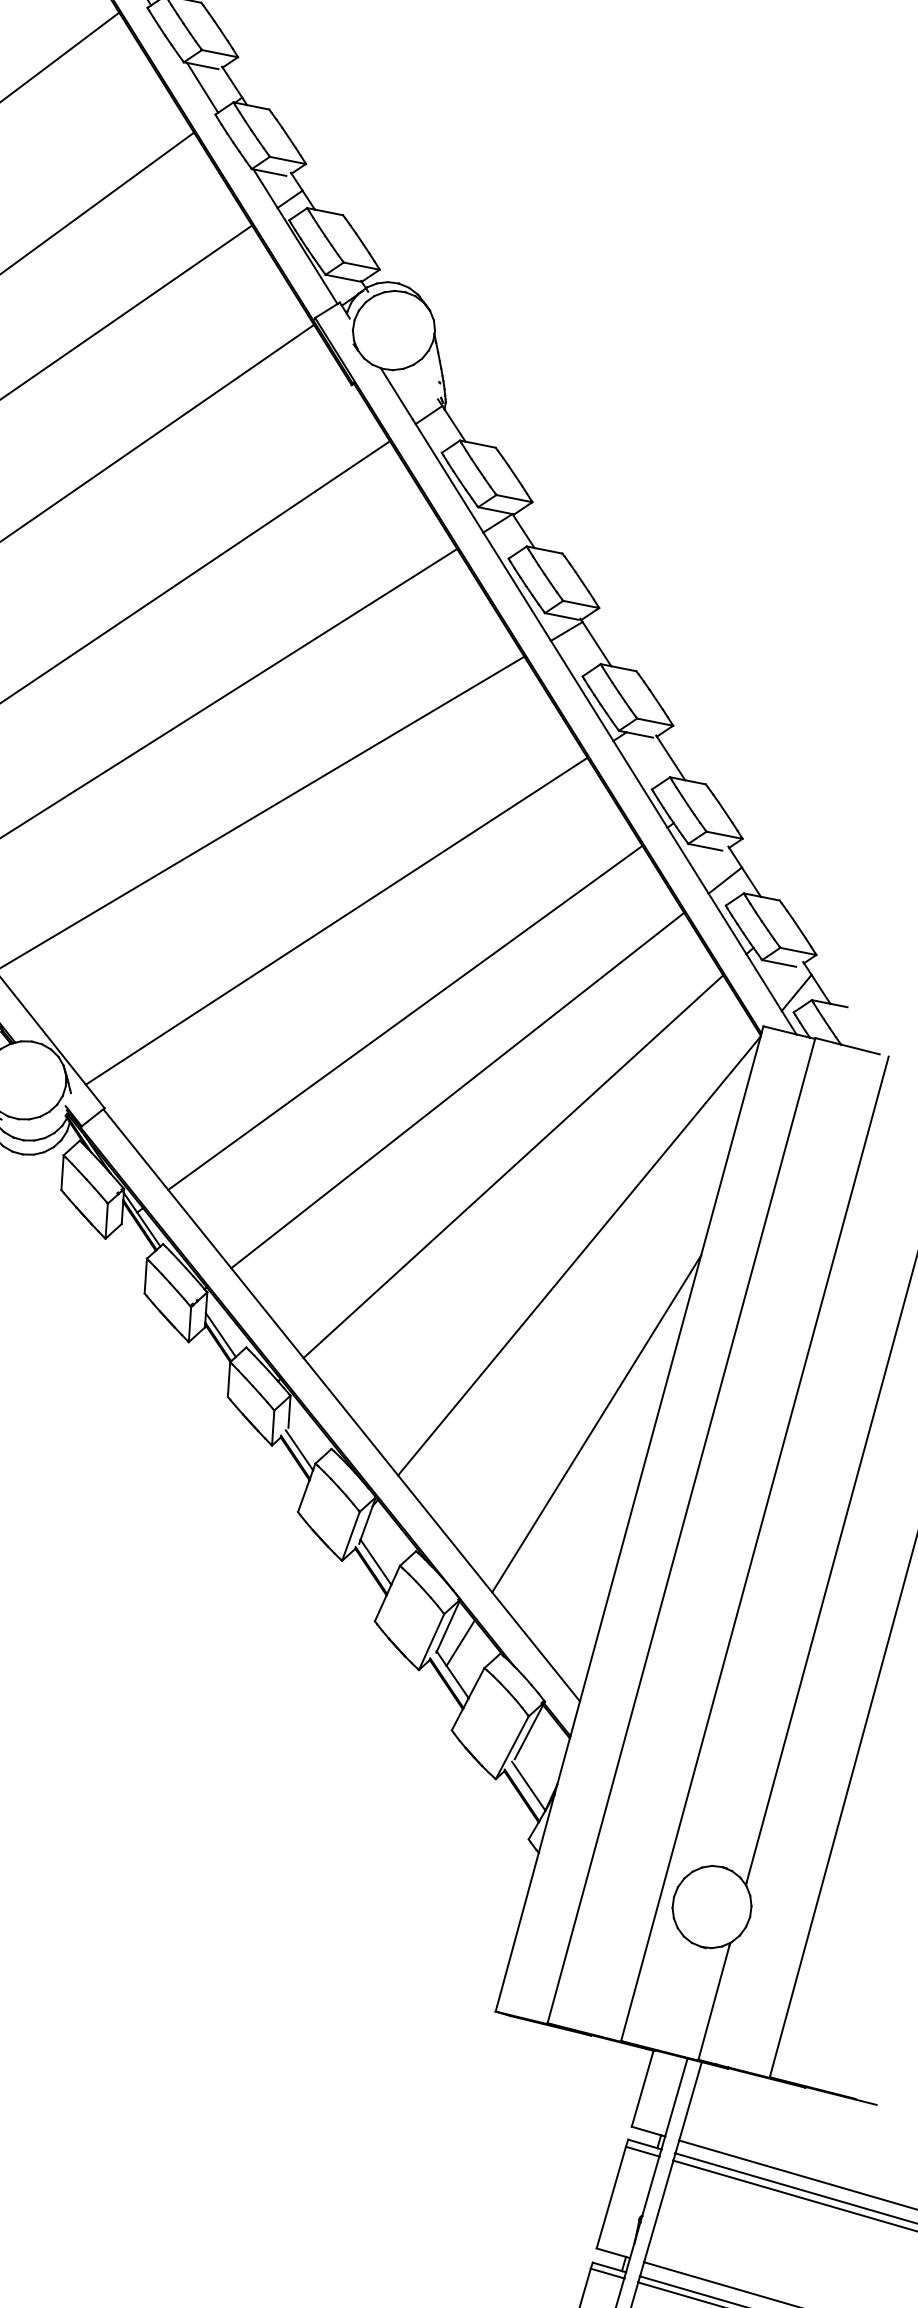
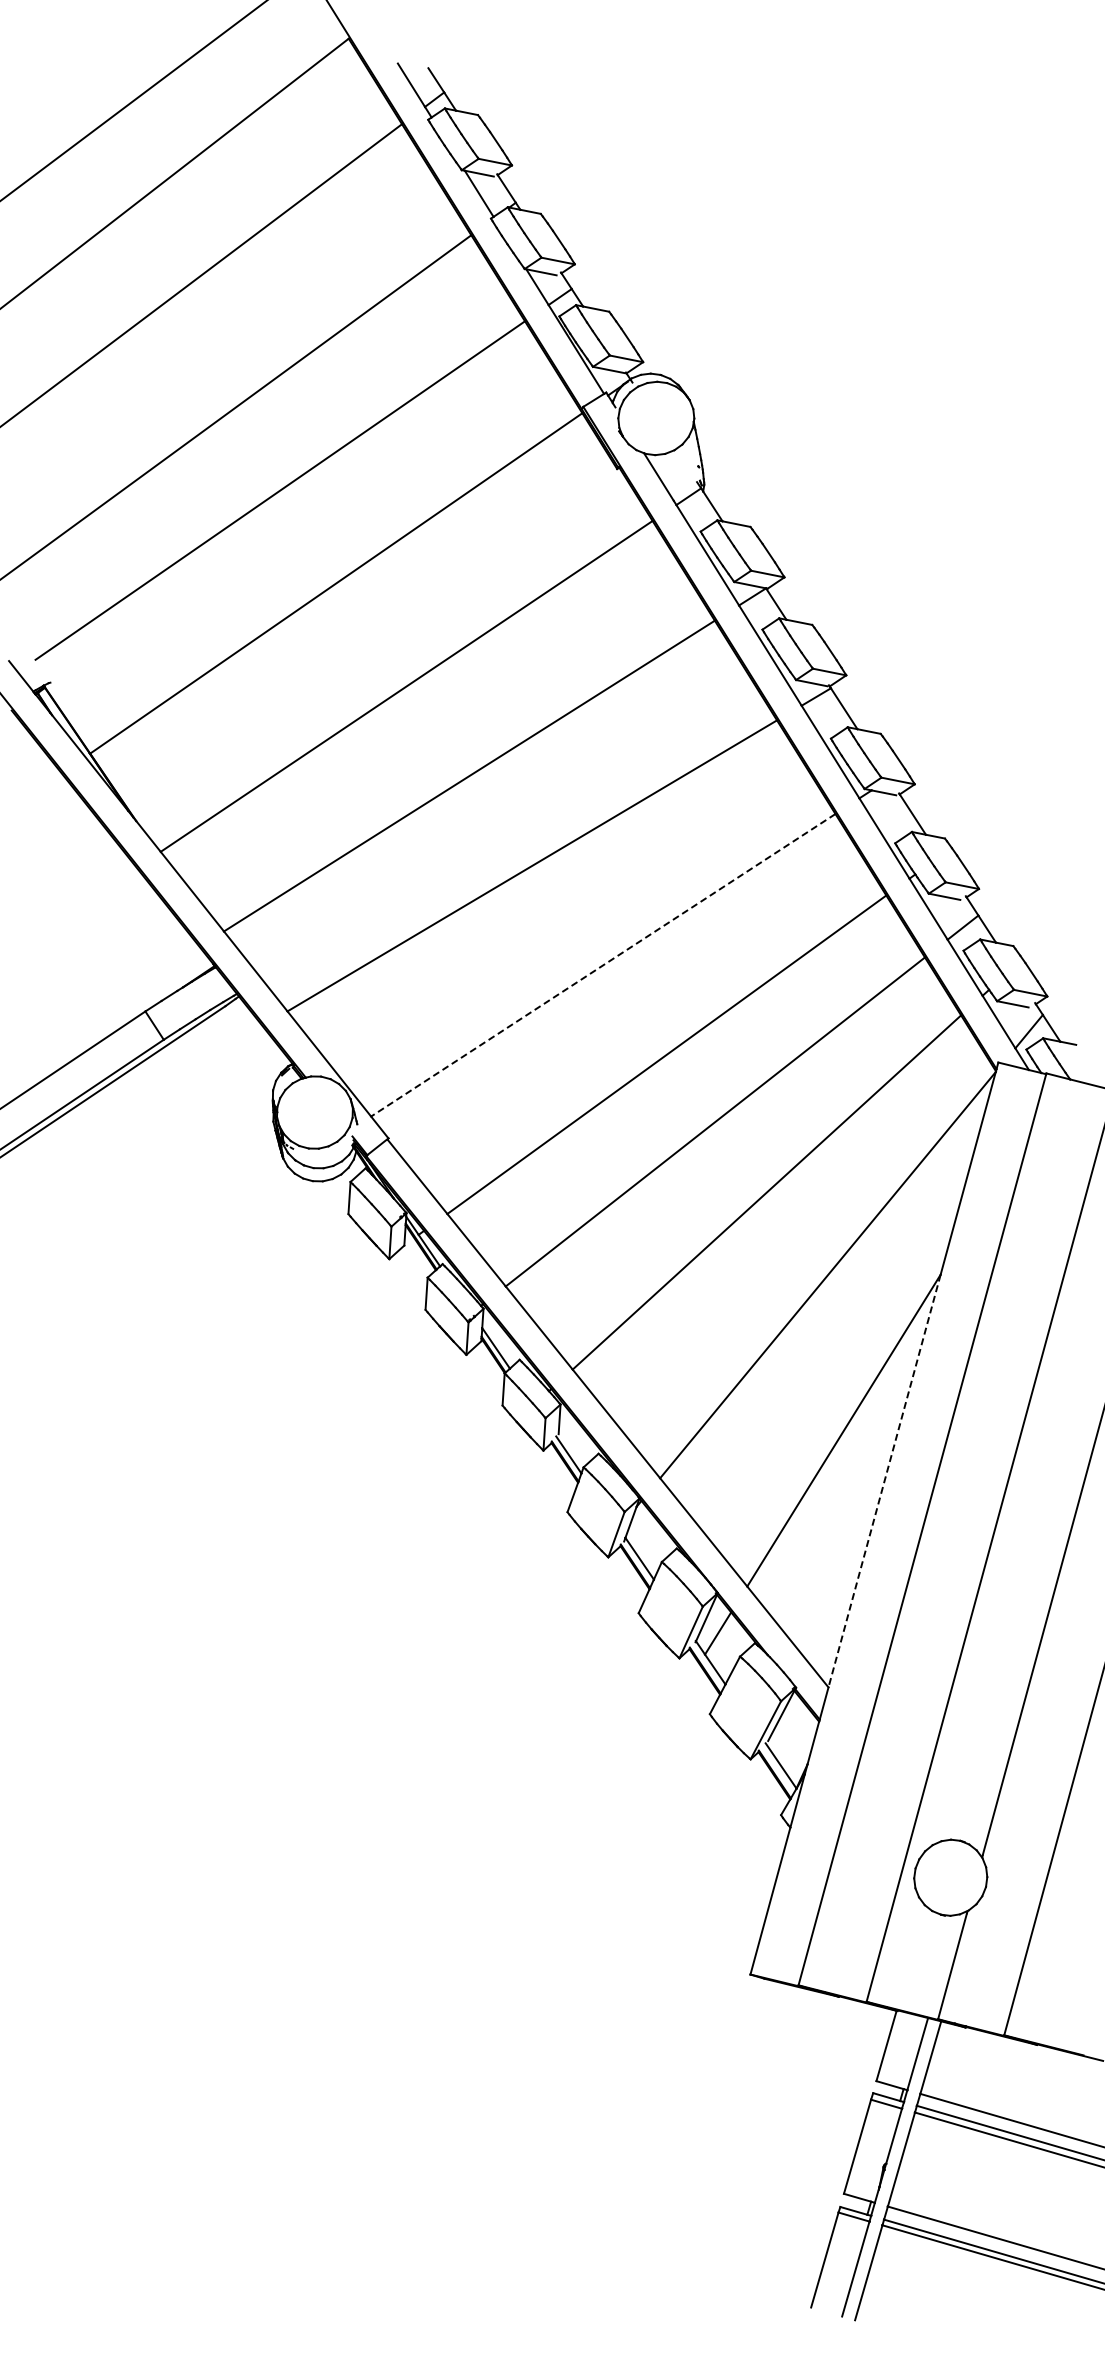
line: (335, 921) -> (602, 965), solid -> dashed
line: (640, 1478) -> (884, 1481), solid -> dashed

